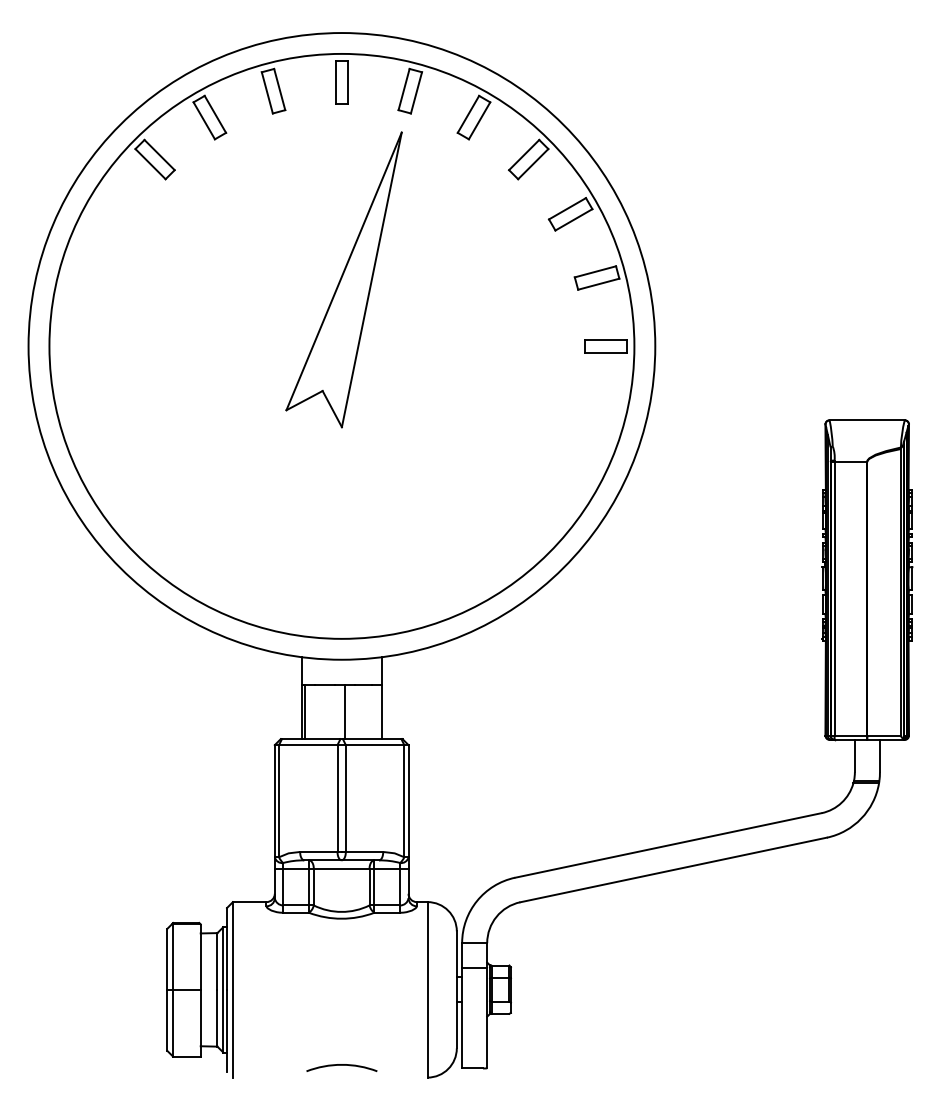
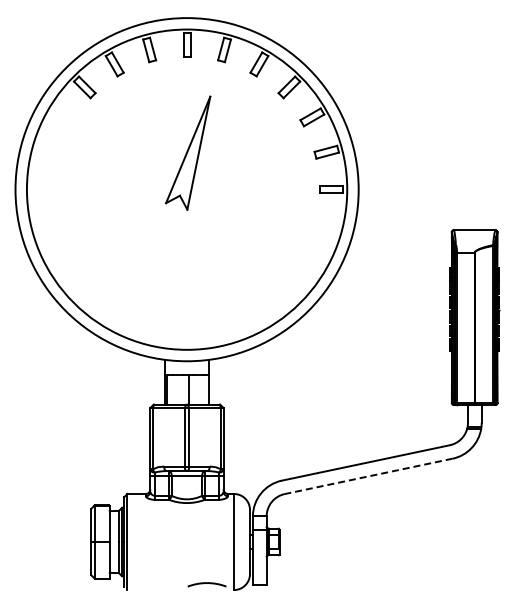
part: (342, 278) -> (187, 152), size x0.7
line: (673, 870) -> (368, 476), solid -> dashed
arc: (340, 1065) -> (206, 583), moved

